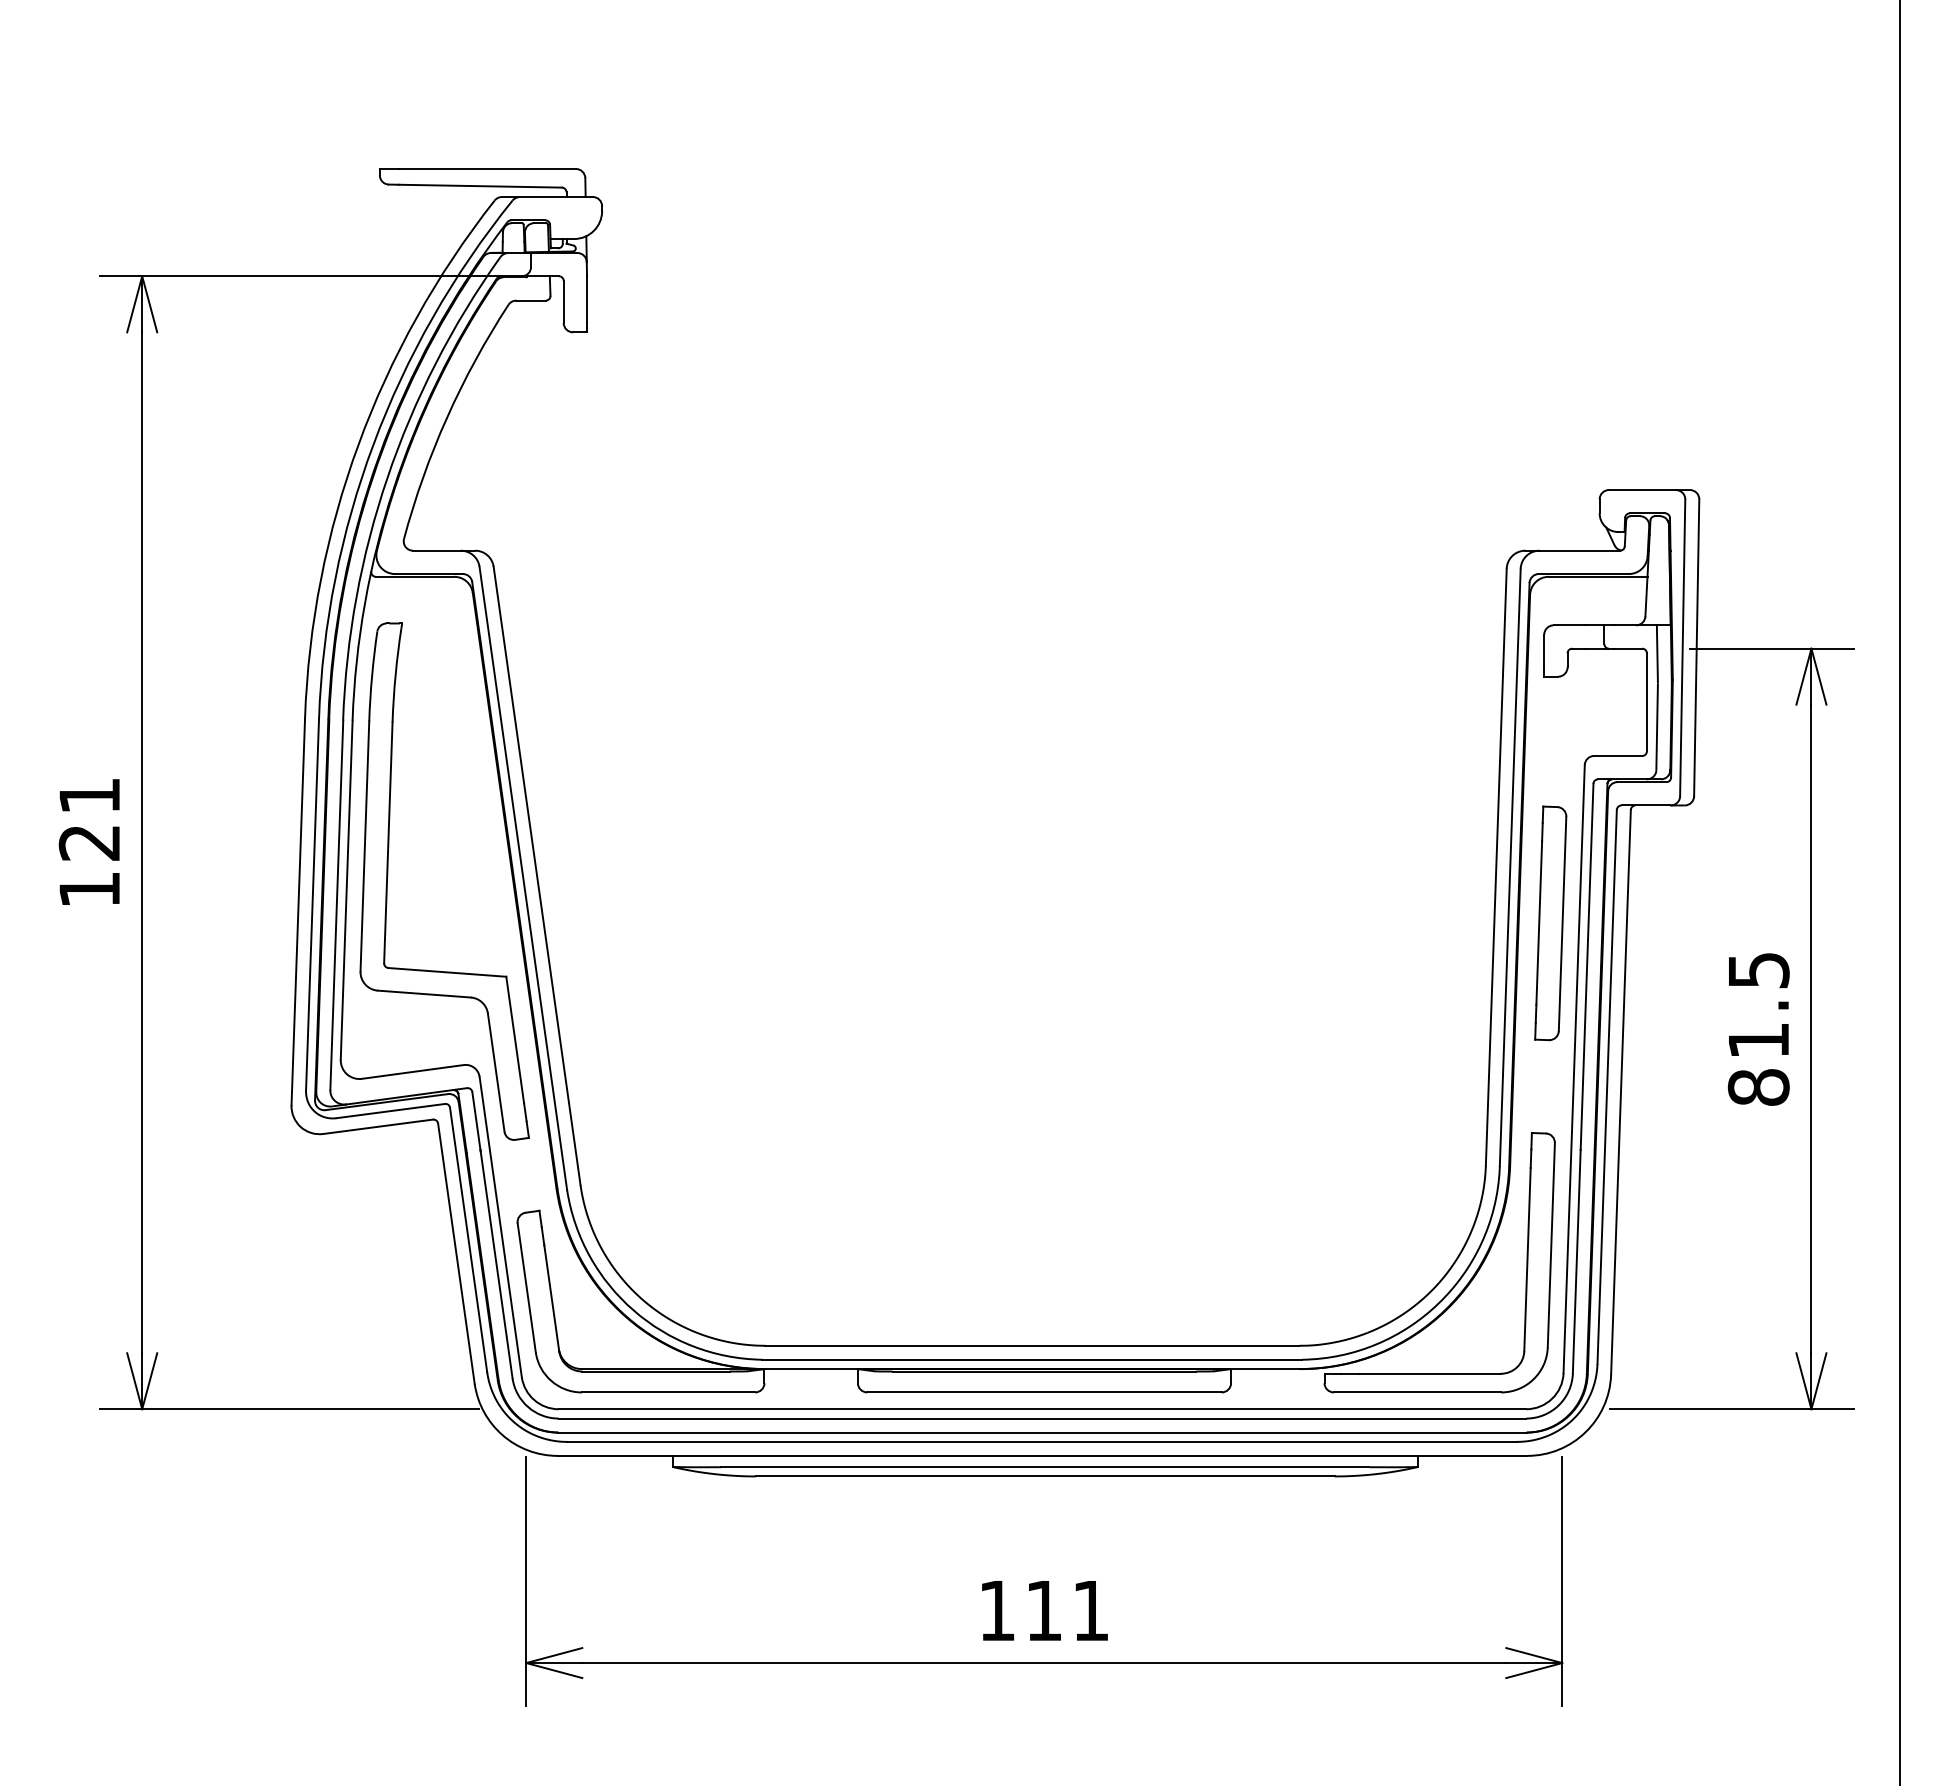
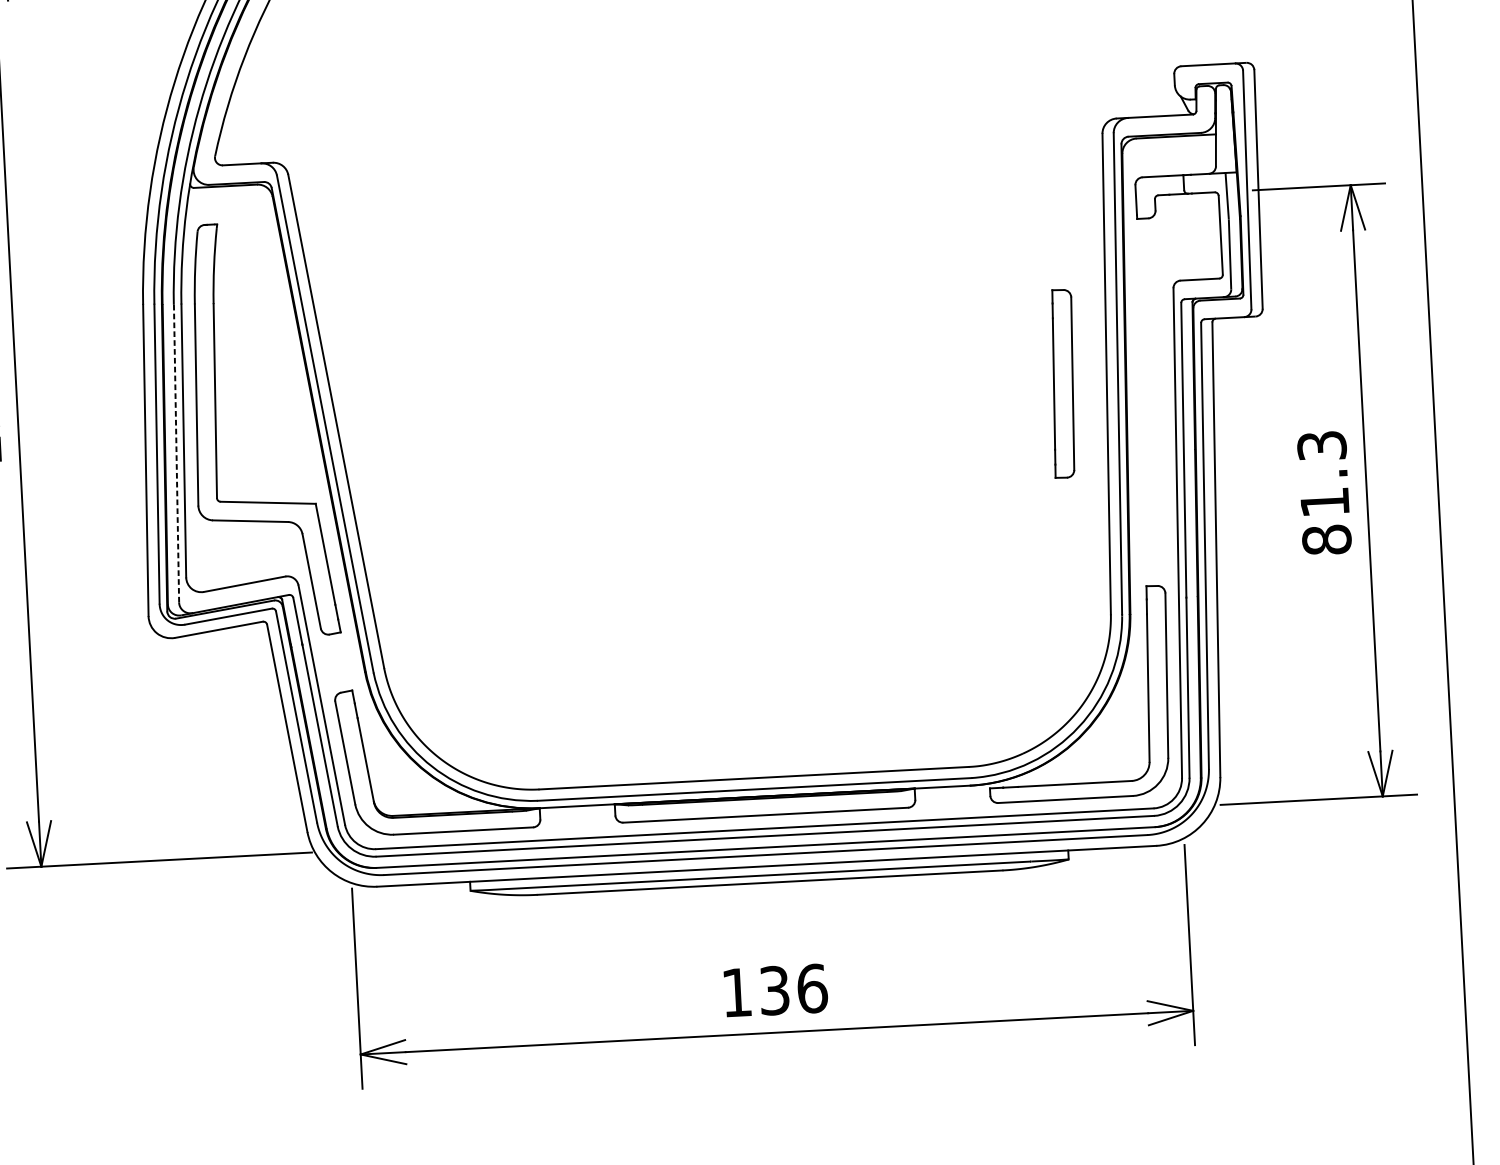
line: (336, 905) -> (176, 453), solid -> dashed
part: (1550, 923) -> (1063, 383), moved
text: (1758, 969) -> (1321, 445), 81.5 -> 81.3
text: (1067, 1610) -> (793, 989), 111 -> 136

